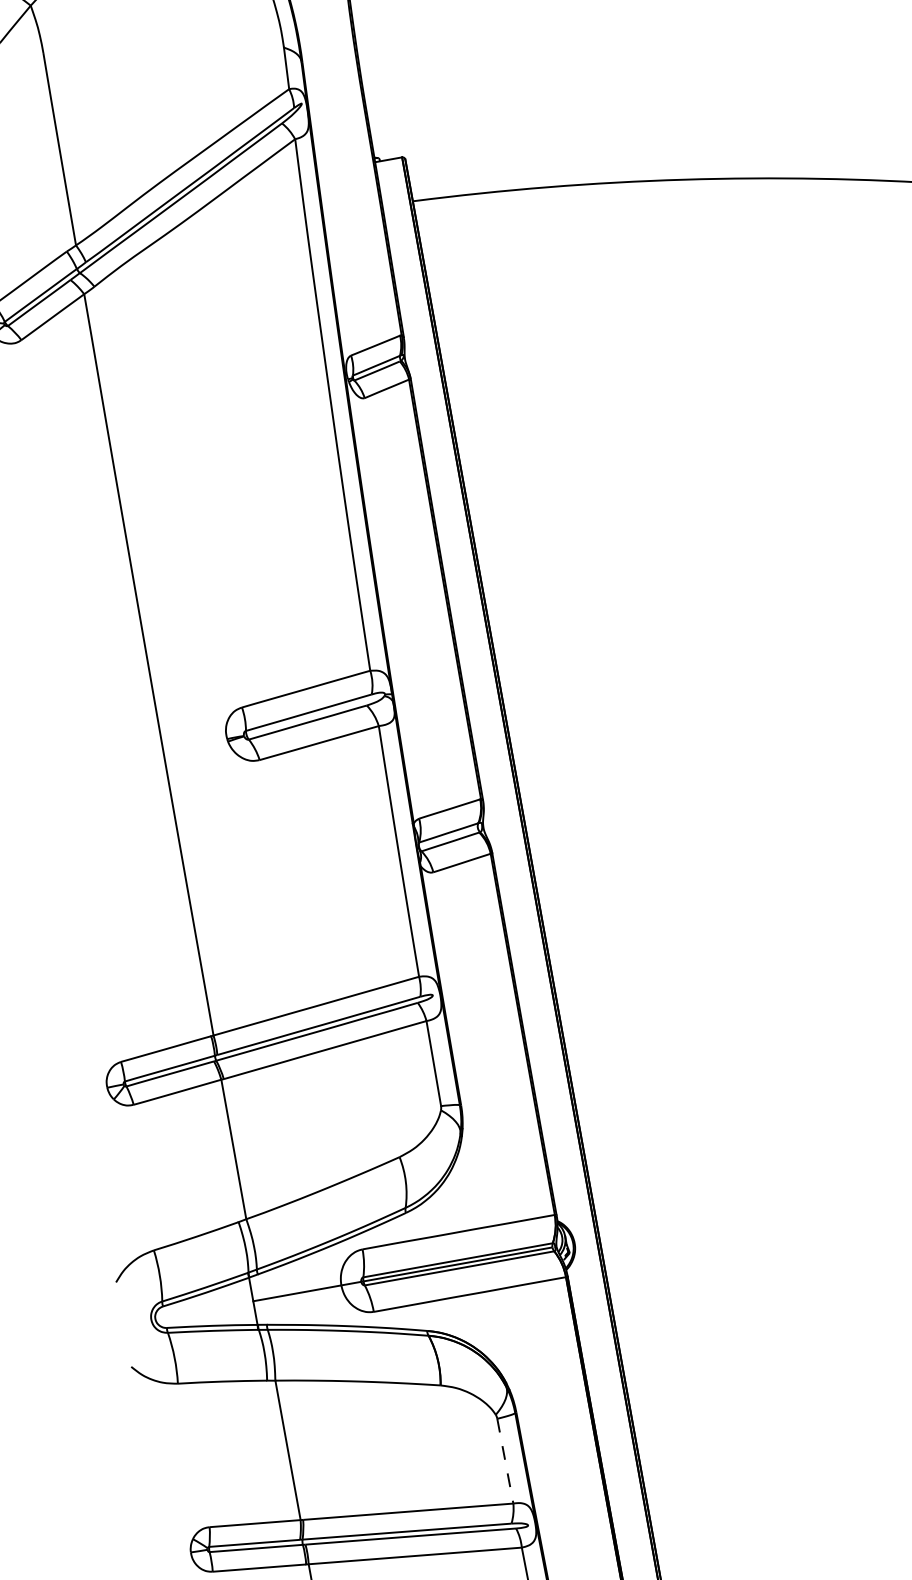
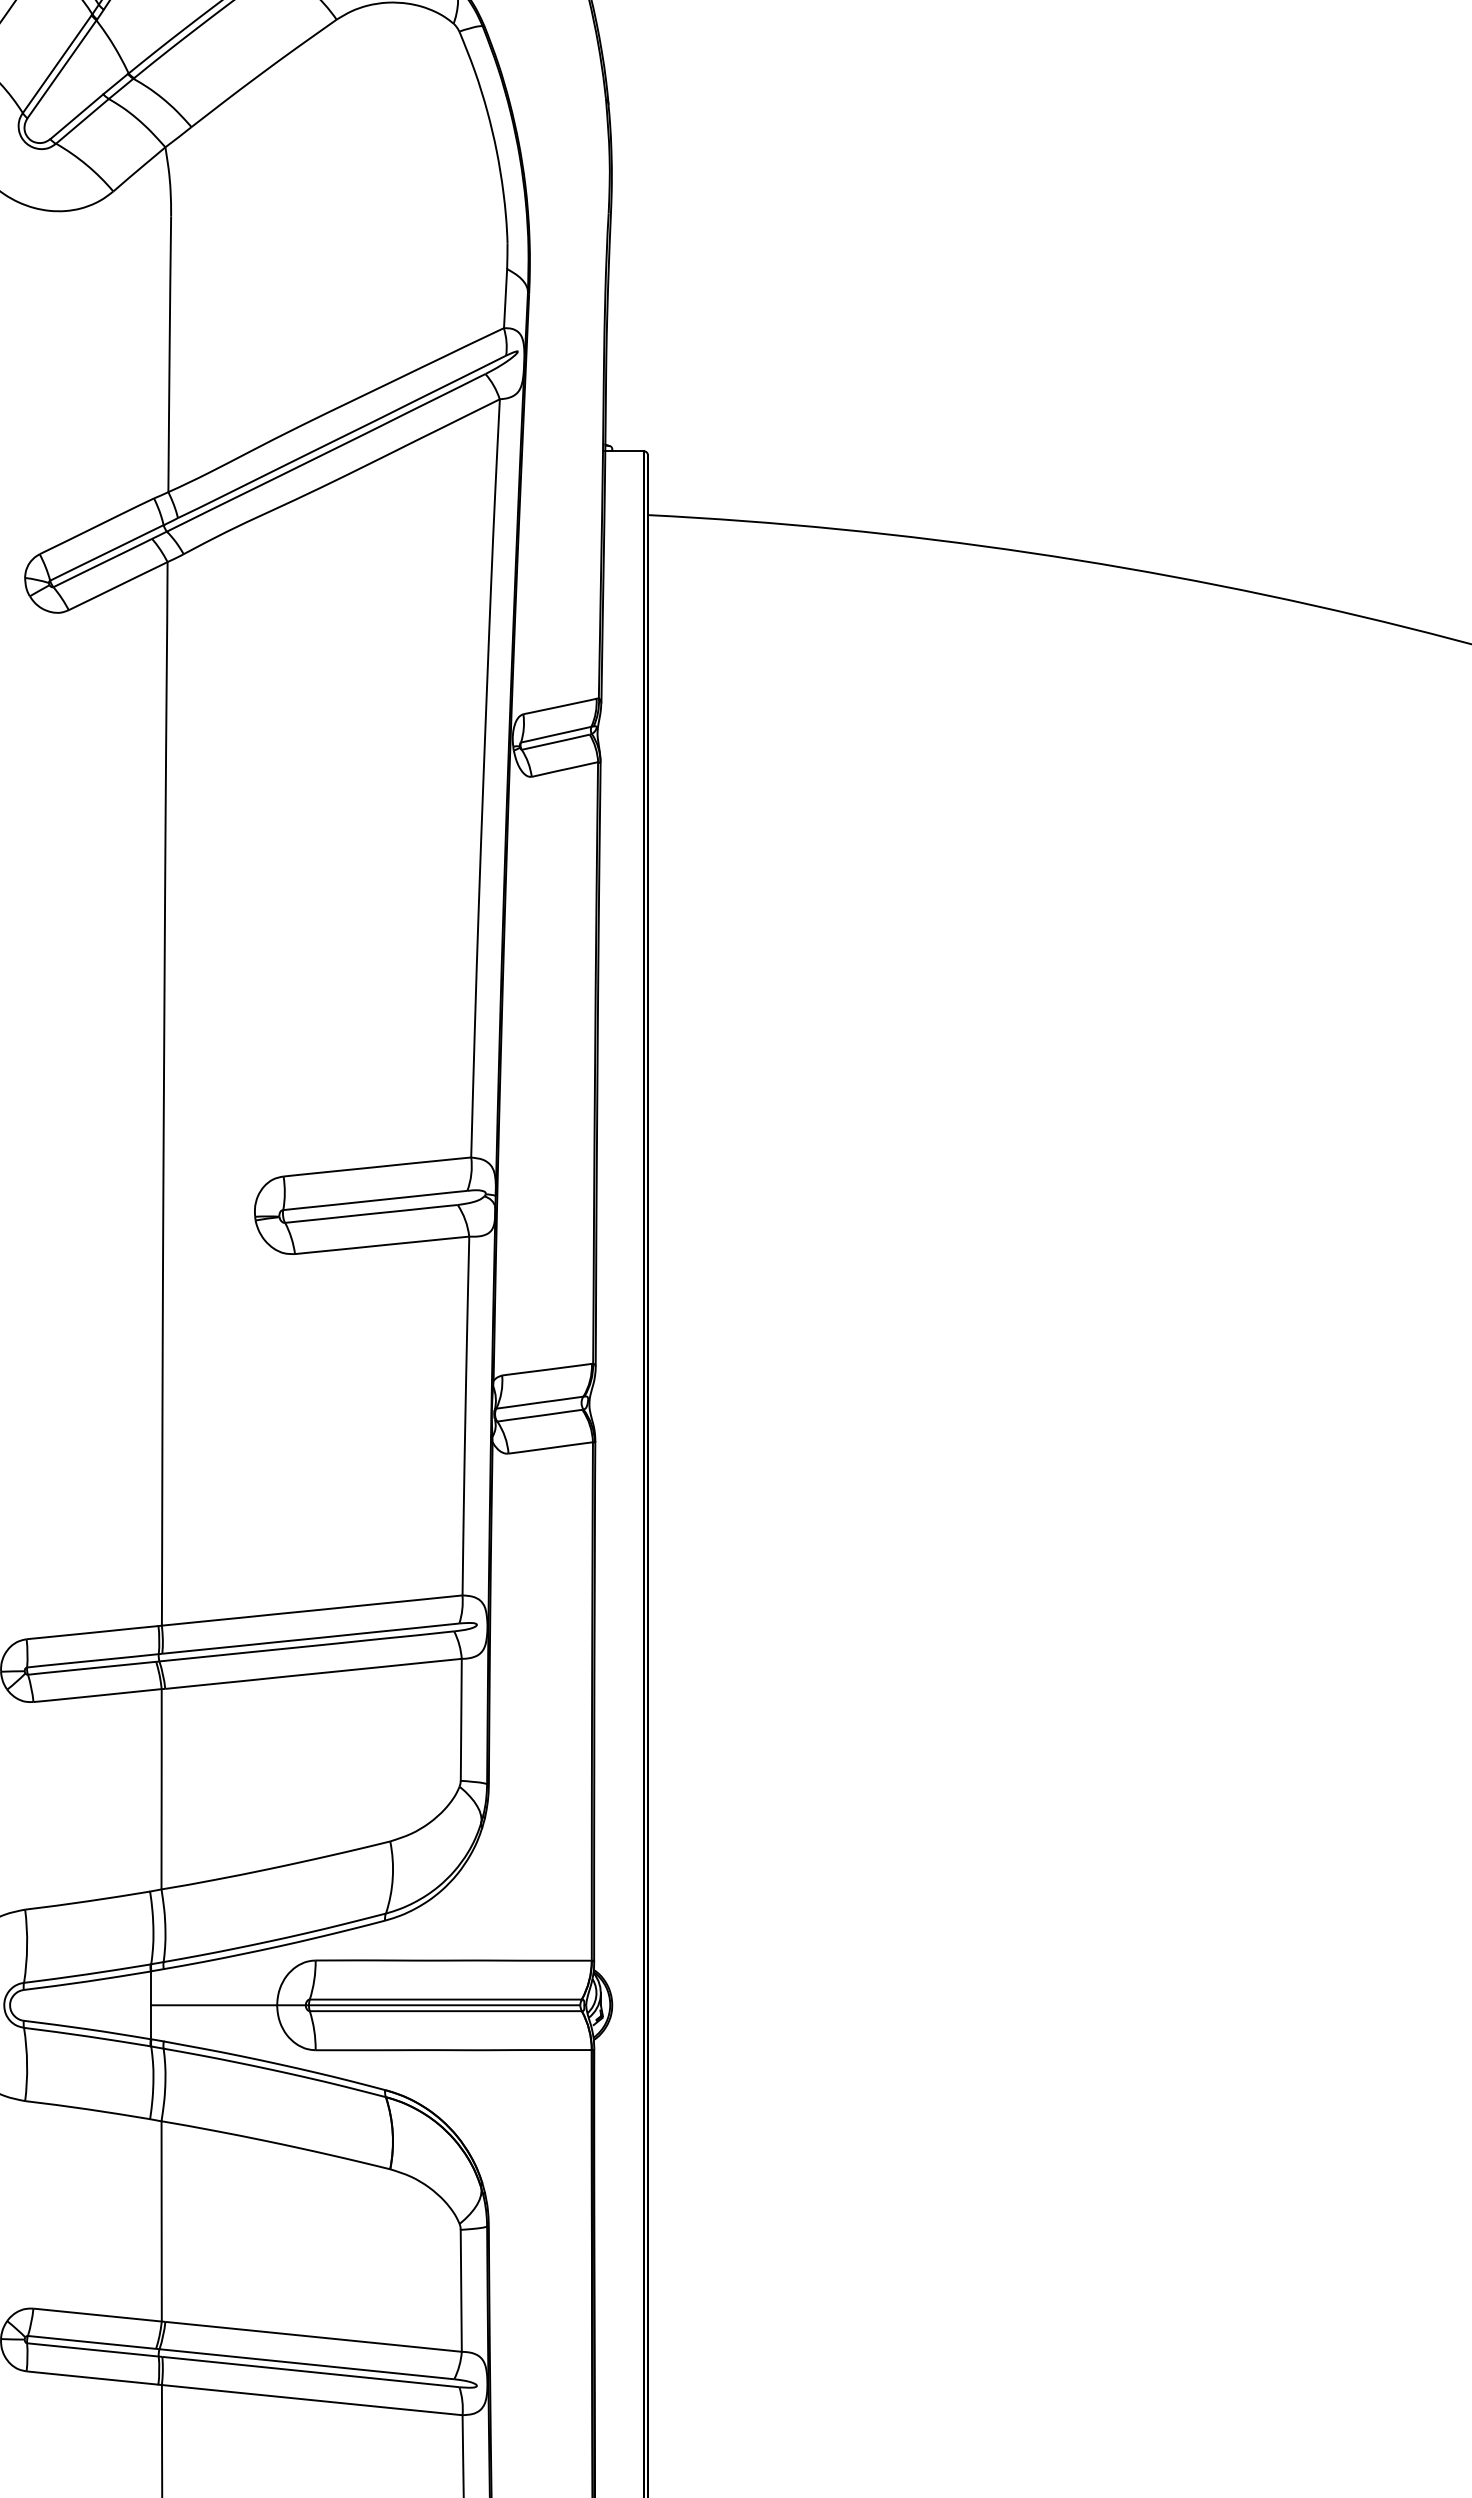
line: (505, 1460) -> (461, 2290), dashed -> solid

